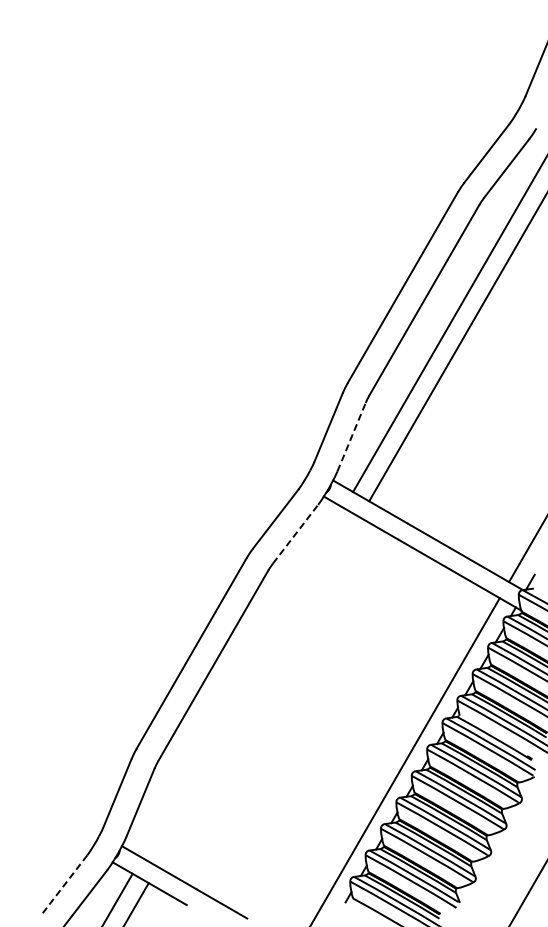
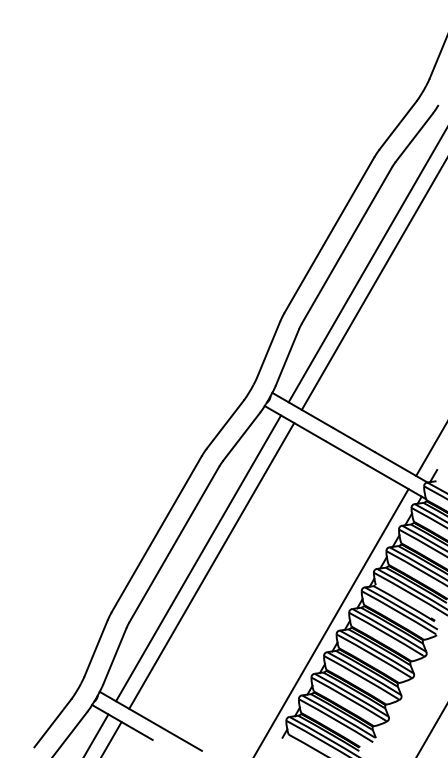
line: (351, 437) -> (287, 357), dashed -> solid
line: (295, 534) -> (241, 437), dashed -> solid
line: (242, 682) -> (198, 558), added
line: (258, 692) -> (211, 566), added
line: (64, 884) -> (52, 723), dashed -> solid

